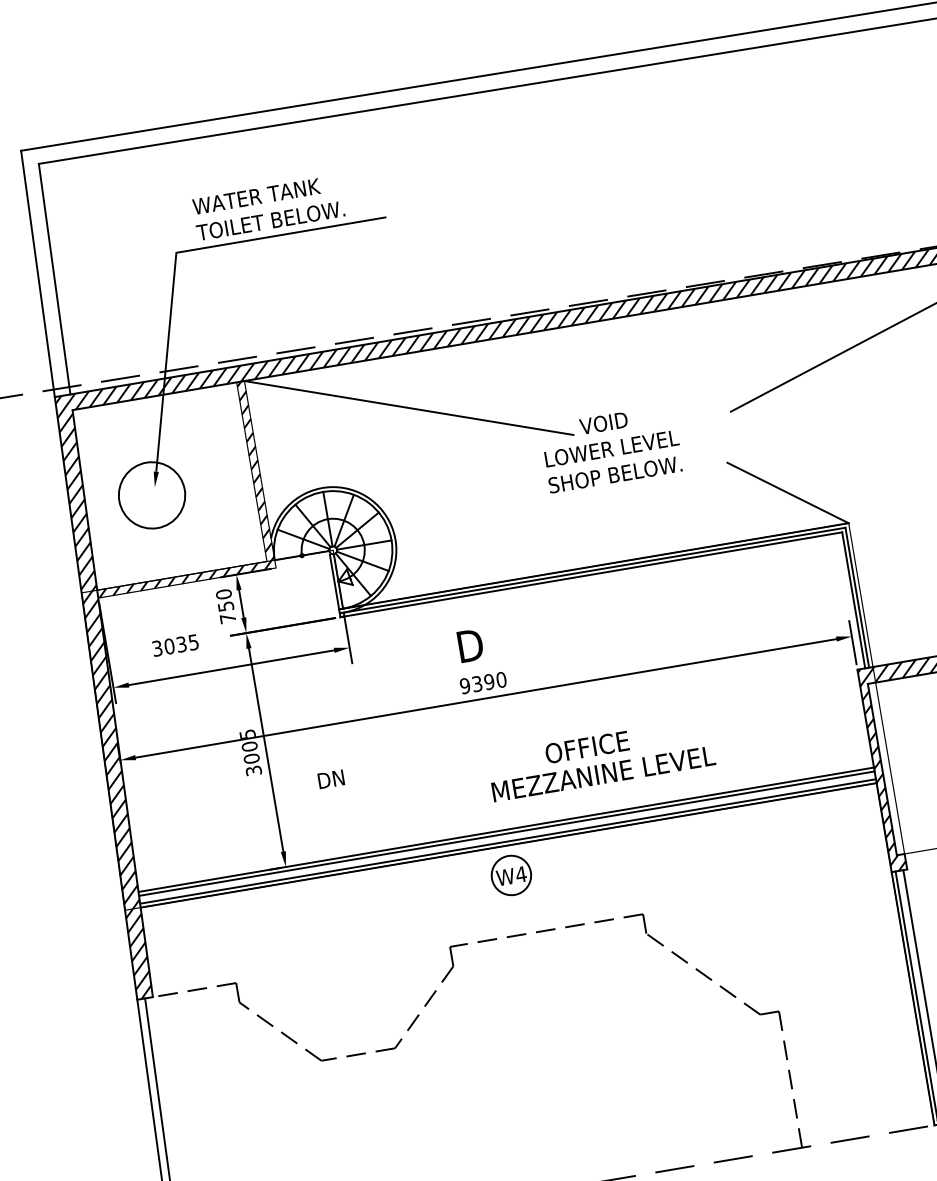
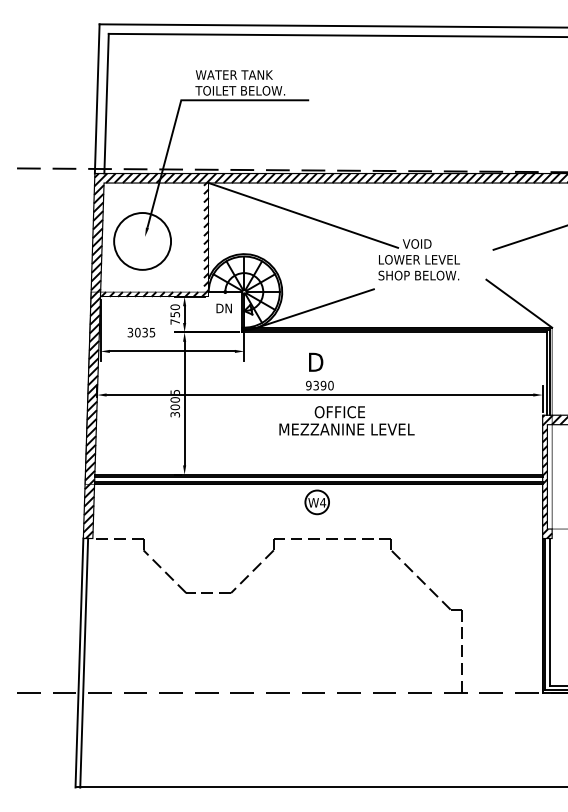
circle: (151, 495) -> (142, 241), size x1.43
line: (454, 557) -> (315, 308), added
text: (600, 759) -> (346, 420), moved
text: (330, 779) -> (223, 308), moved

